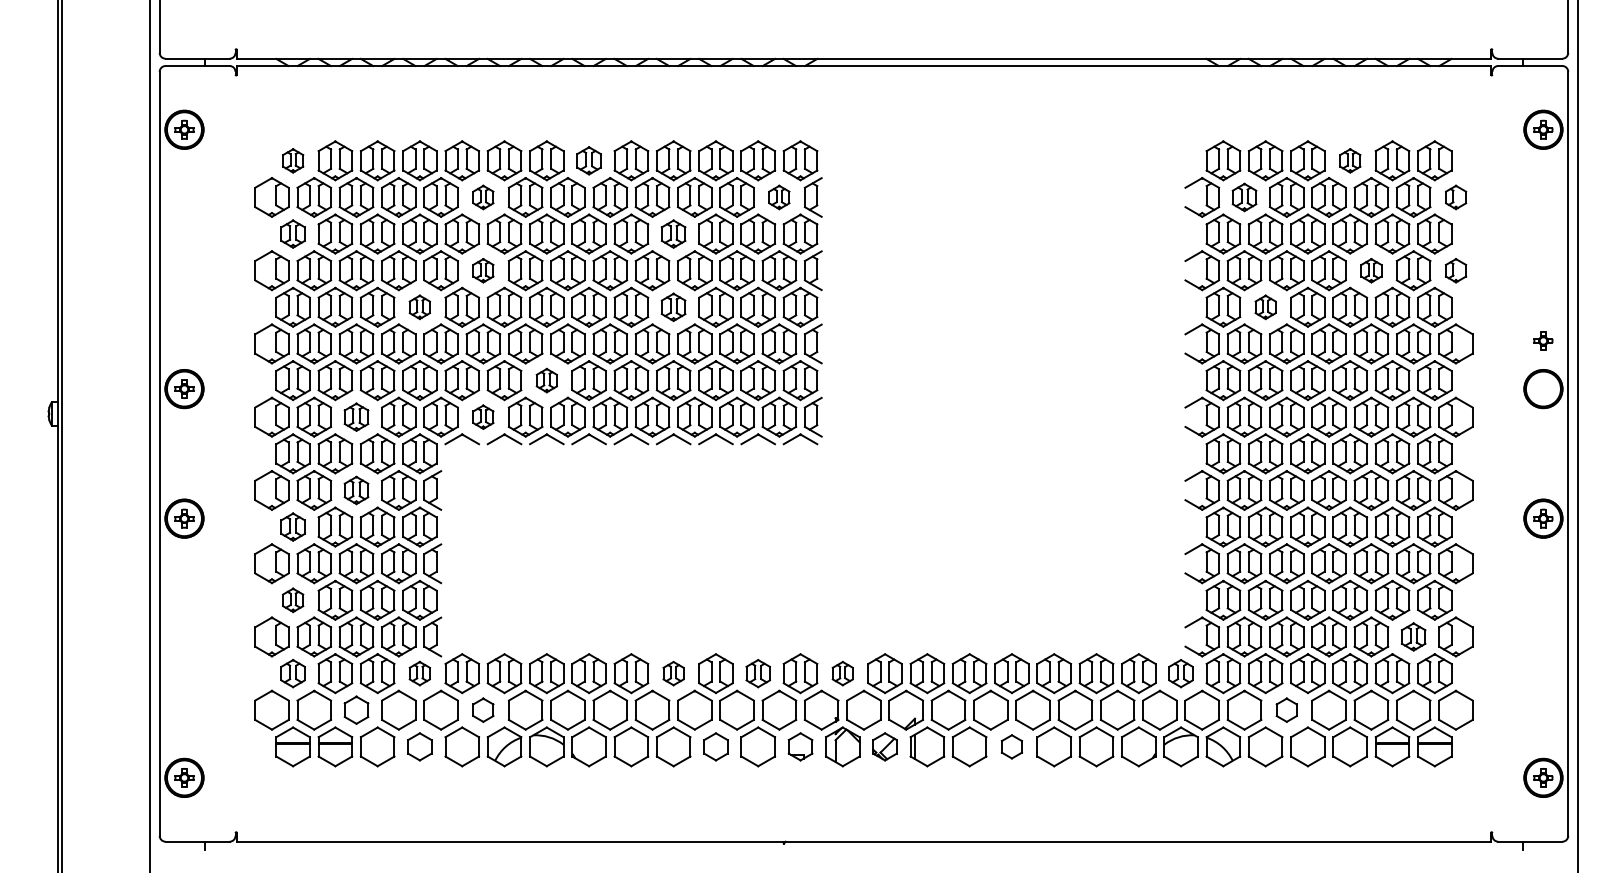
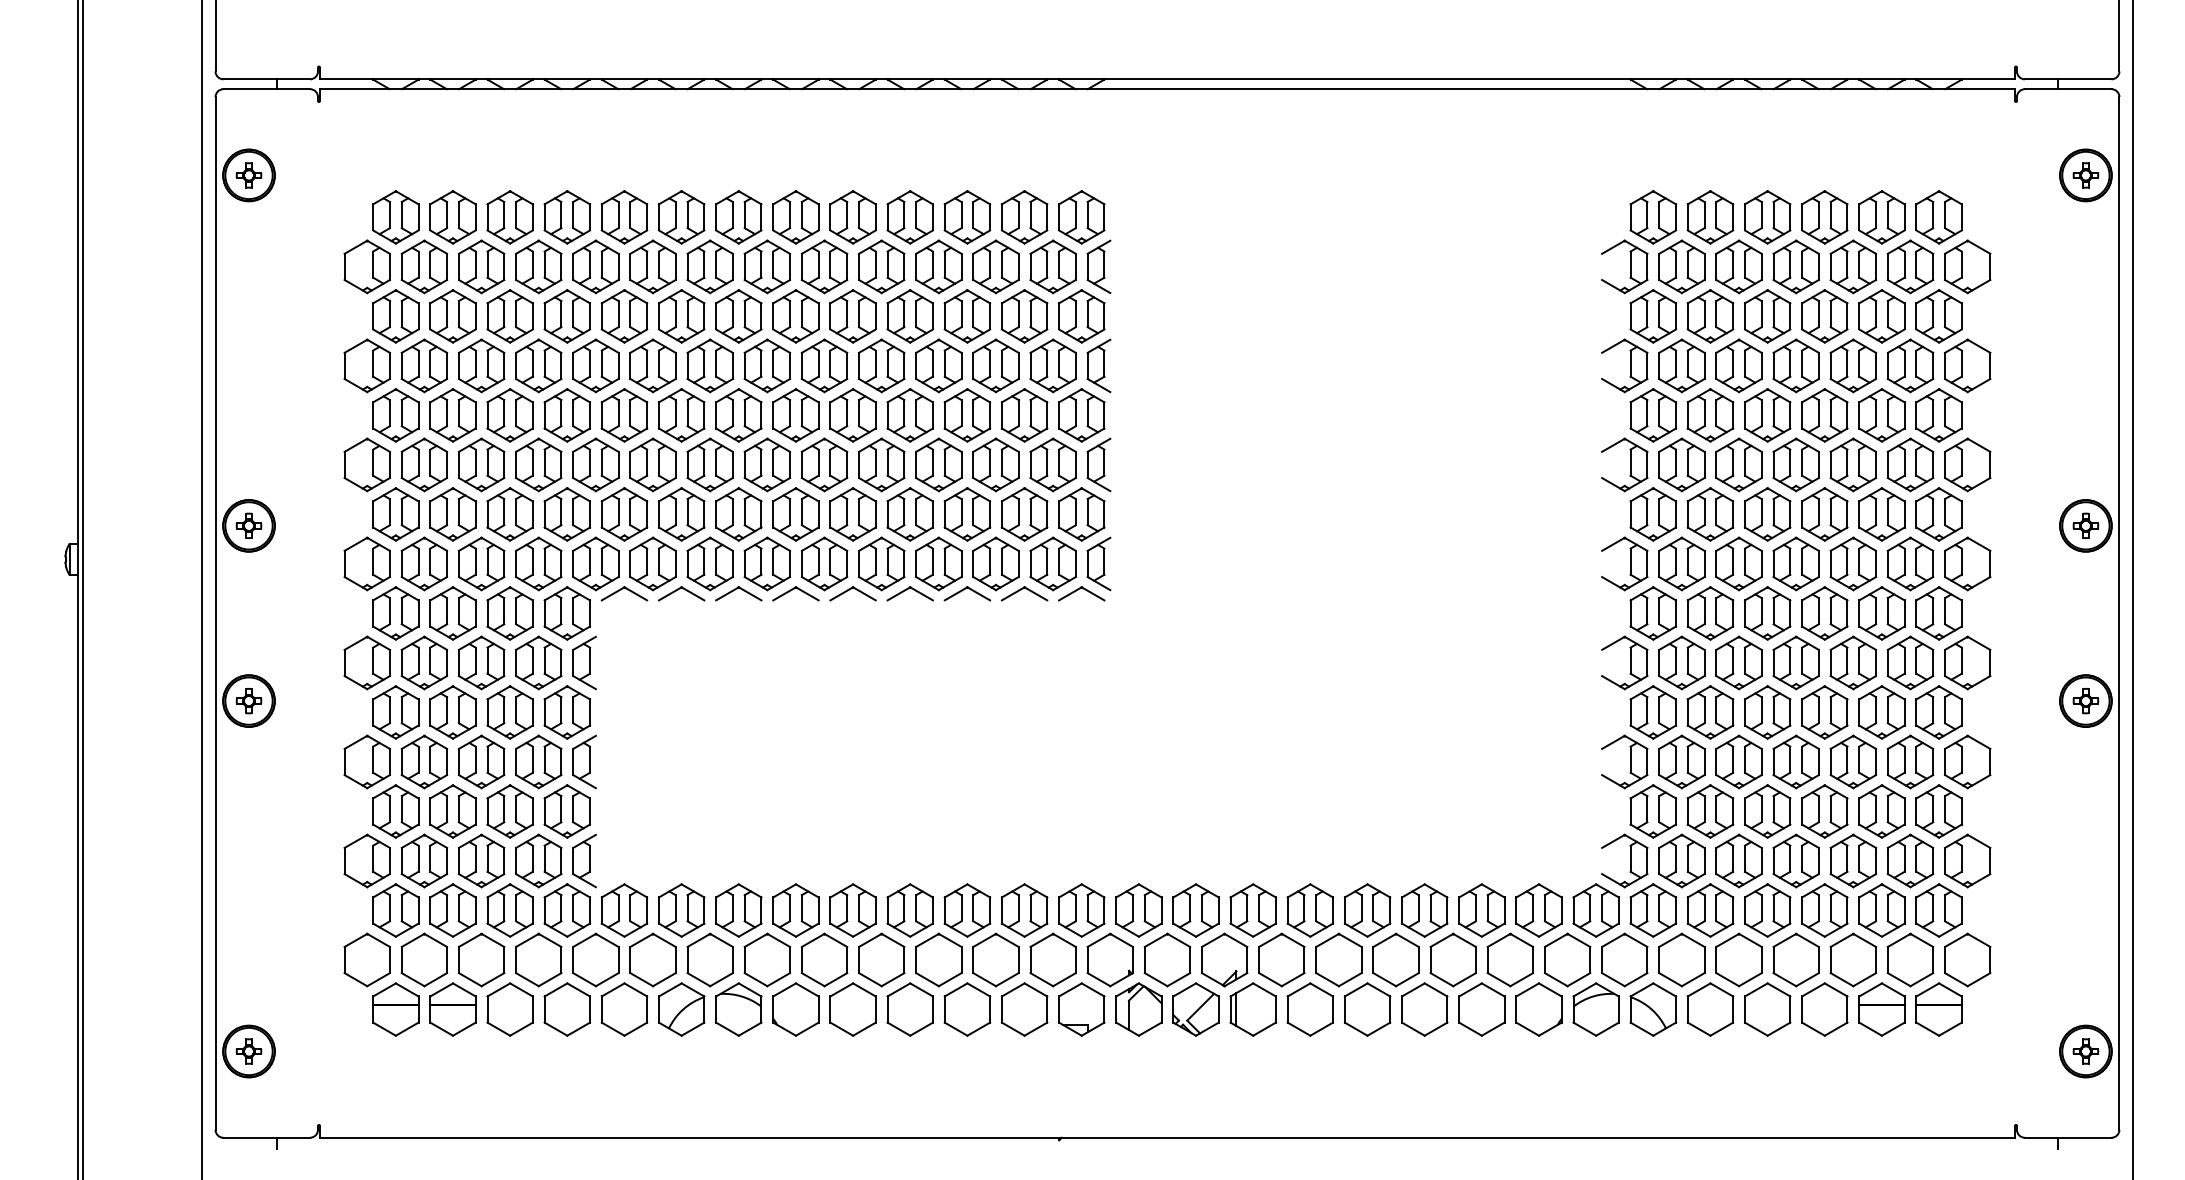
part: (292, 160) -> (395, 217), size x1.67
part: (588, 160) -> (795, 217), size x1.43
part: (1350, 160) -> (1824, 217), size x1.67
part: (482, 197) -> (652, 266), size x1.67
part: (778, 197) -> (1052, 266), size x1.67
part: (1244, 197) -> (1681, 266), size x1.43
part: (1455, 197) -> (1967, 266), size x1.67
part: (292, 234) -> (395, 316), size x1.43
part: (673, 234) -> (909, 316), size x1.43
part: (482, 270) -> (652, 365), size x1.67
part: (1371, 270) -> (1853, 365), size x1.67
part: (1455, 270) -> (1967, 365), size x1.67
part: (419, 307) -> (566, 415), size x1.67
part: (673, 307) -> (909, 415), size x1.43
part: (1265, 307) -> (1710, 415), size x1.67
part: (1543, 340) -> (2085, 525), moved
part: (546, 380) -> (738, 514), size x1.67
part: (356, 416) -> (481, 563), size x1.43
part: (482, 416) -> (652, 563), size x1.67
part: (356, 490) -> (481, 662), size x1.43
part: (292, 527) -> (395, 712), size x1.43
part: (292, 600) -> (395, 811), size x1.67
part: (1413, 636) -> (1910, 860), size x1.43
part: (292, 673) -> (395, 910), size x1.43
part: (419, 673) -> (566, 910), size x1.67
part: (673, 673) -> (909, 910), size x1.67
part: (758, 673) -> (1024, 910), size x1.43
part: (842, 673) -> (1138, 910), size x1.67
part: (1180, 673) -> (1595, 910), size x1.43
part: (356, 709) -> (481, 959), size x1.43
part: (482, 709) -> (652, 959), size x1.67
part: (1286, 709) -> (1738, 959), size x1.67
part: (419, 746) -> (566, 1009), size x1.43
part: (716, 746) -> (967, 1009), size x1.43
part: (800, 746) -> (1081, 1009), size x1.43
part: (884, 746) -> (1195, 1009), size x1.43
part: (1011, 746) -> (1367, 1009), size x1.67

